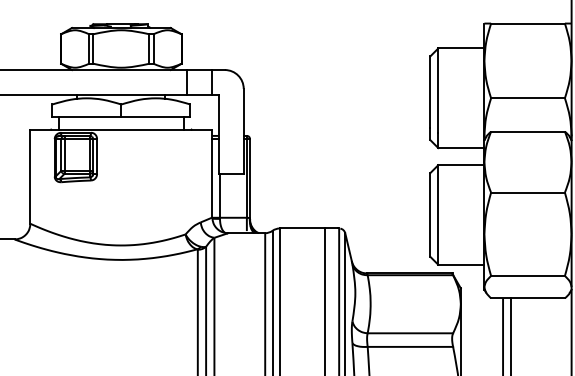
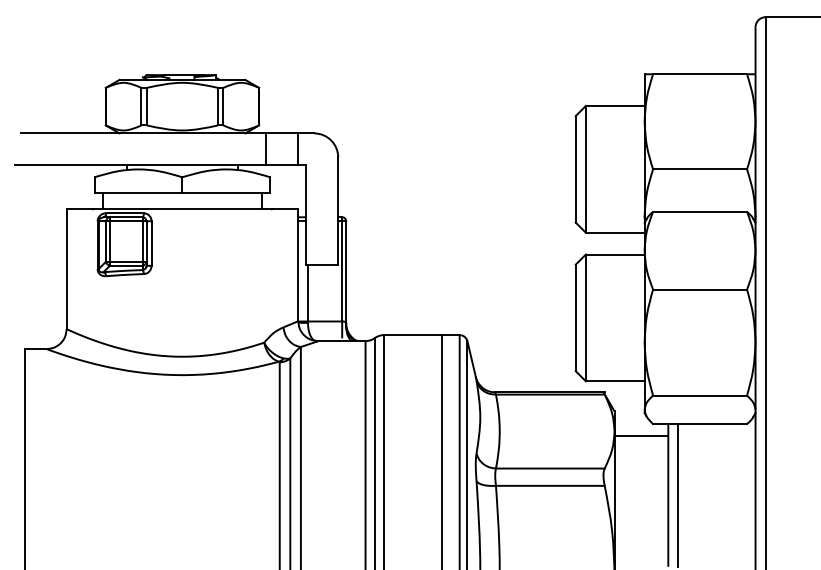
line: (482, 307) -> (641, 435), added

